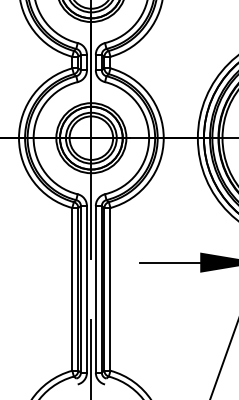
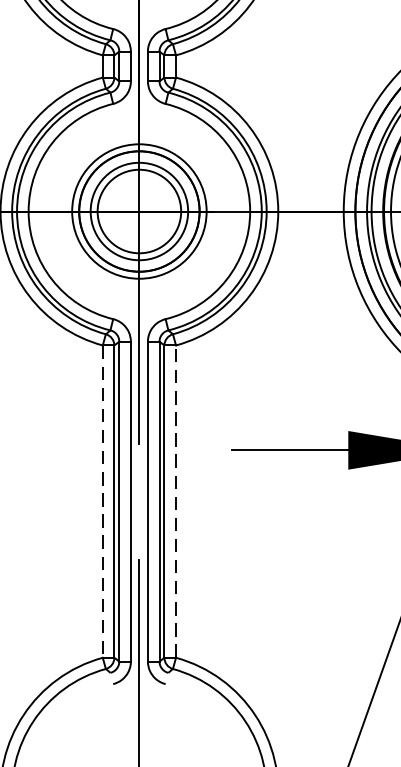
line: (110, 288) -> (176, 499), solid -> dashed
line: (72, 289) -> (103, 501), solid -> dashed

